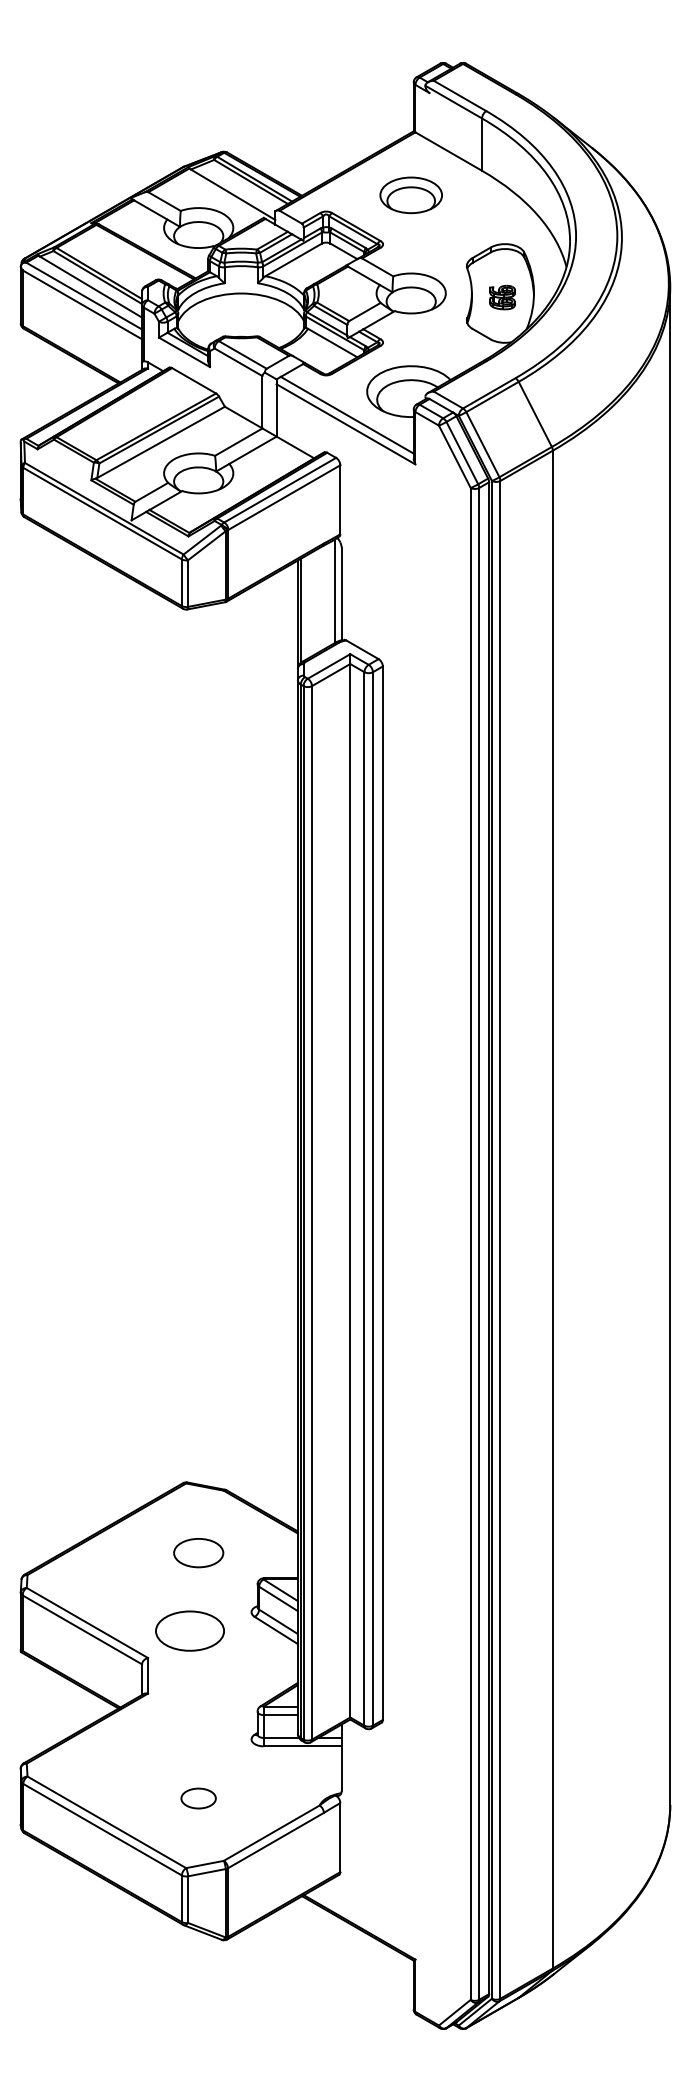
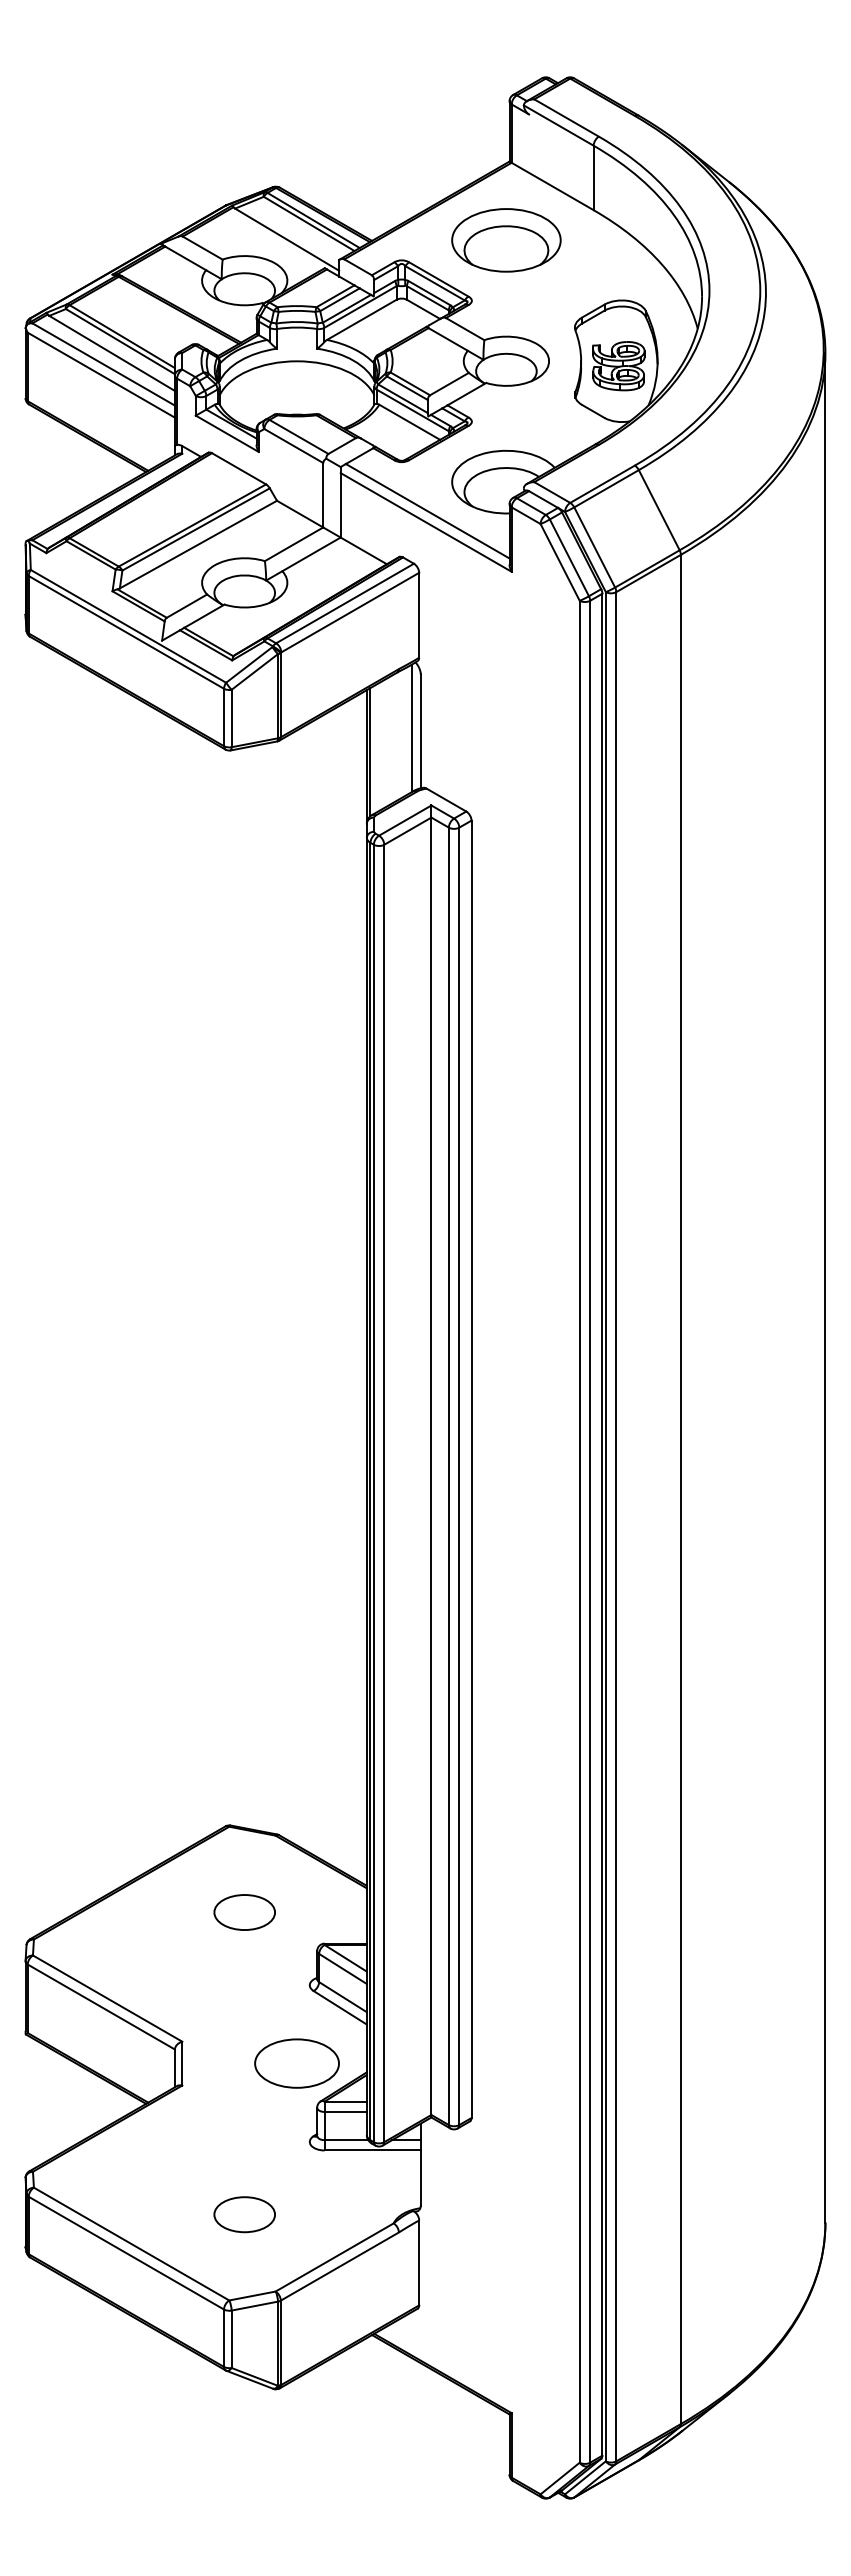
part: (411, 195) -> (506, 240), size x1.43
part: (502, 297) -> (618, 366), size x1.67
part: (189, 1631) -> (296, 2063), moved
part: (198, 1798) -> (244, 2214), size x1.43

